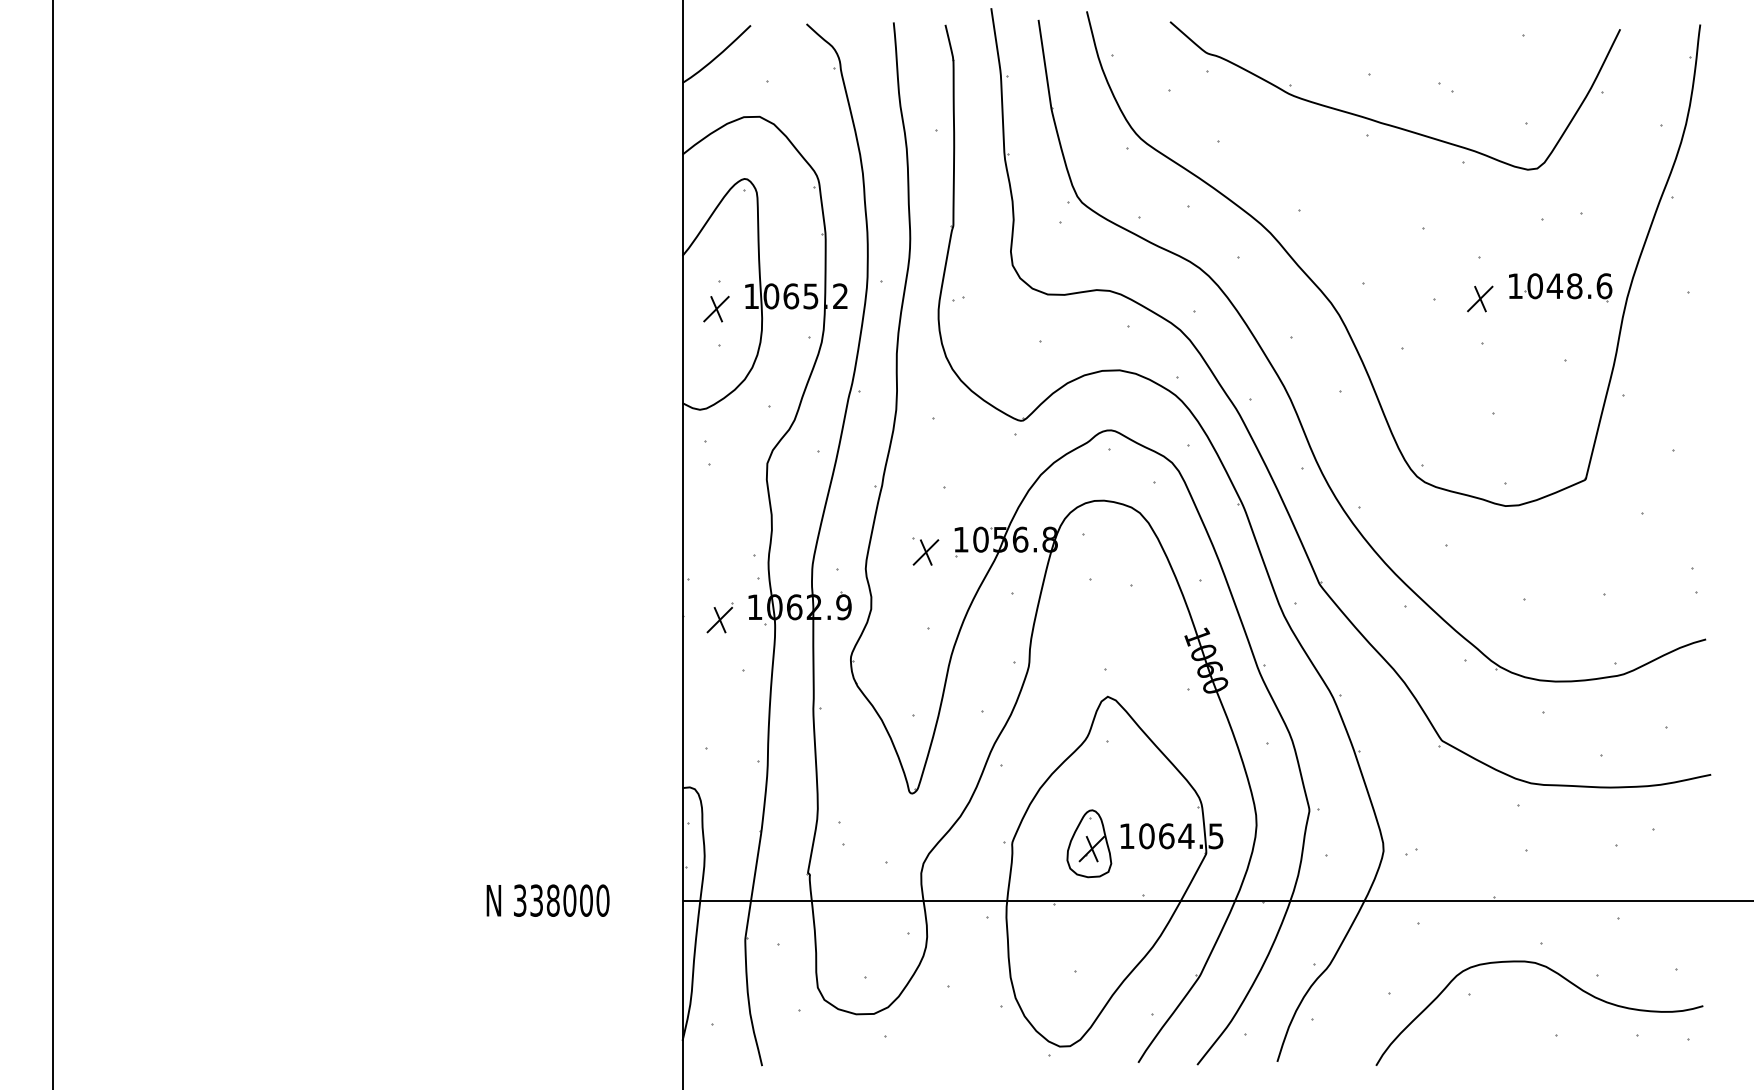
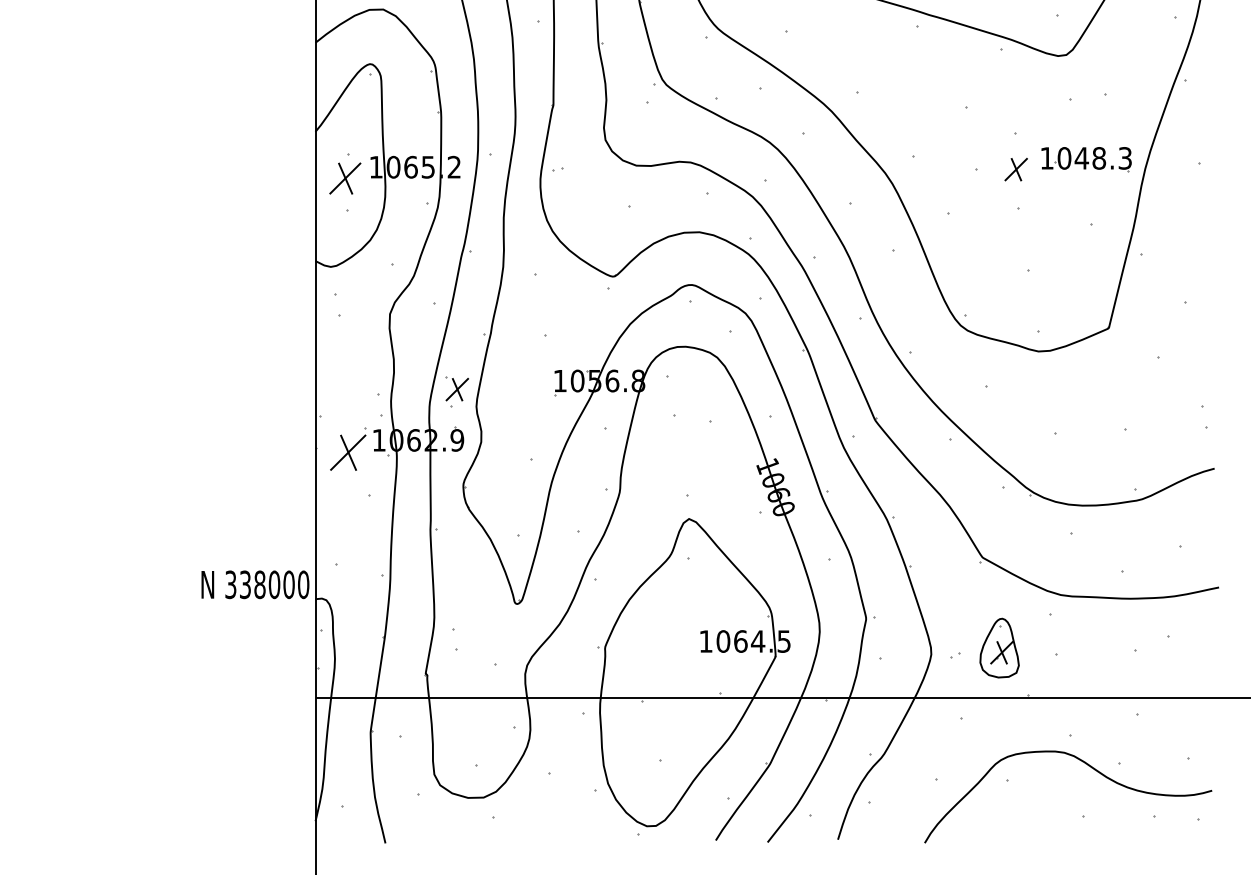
text: (1604, 286) -> (1125, 158), 1048.6 -> 1048.3
part: (716, 308) -> (345, 177), size x1.4
part: (925, 551) -> (456, 388), moved
part: (719, 617) -> (347, 449), size x1.6
part: (1089, 843) -> (999, 647), moved
text: (547, 900) -> (254, 584), moved

